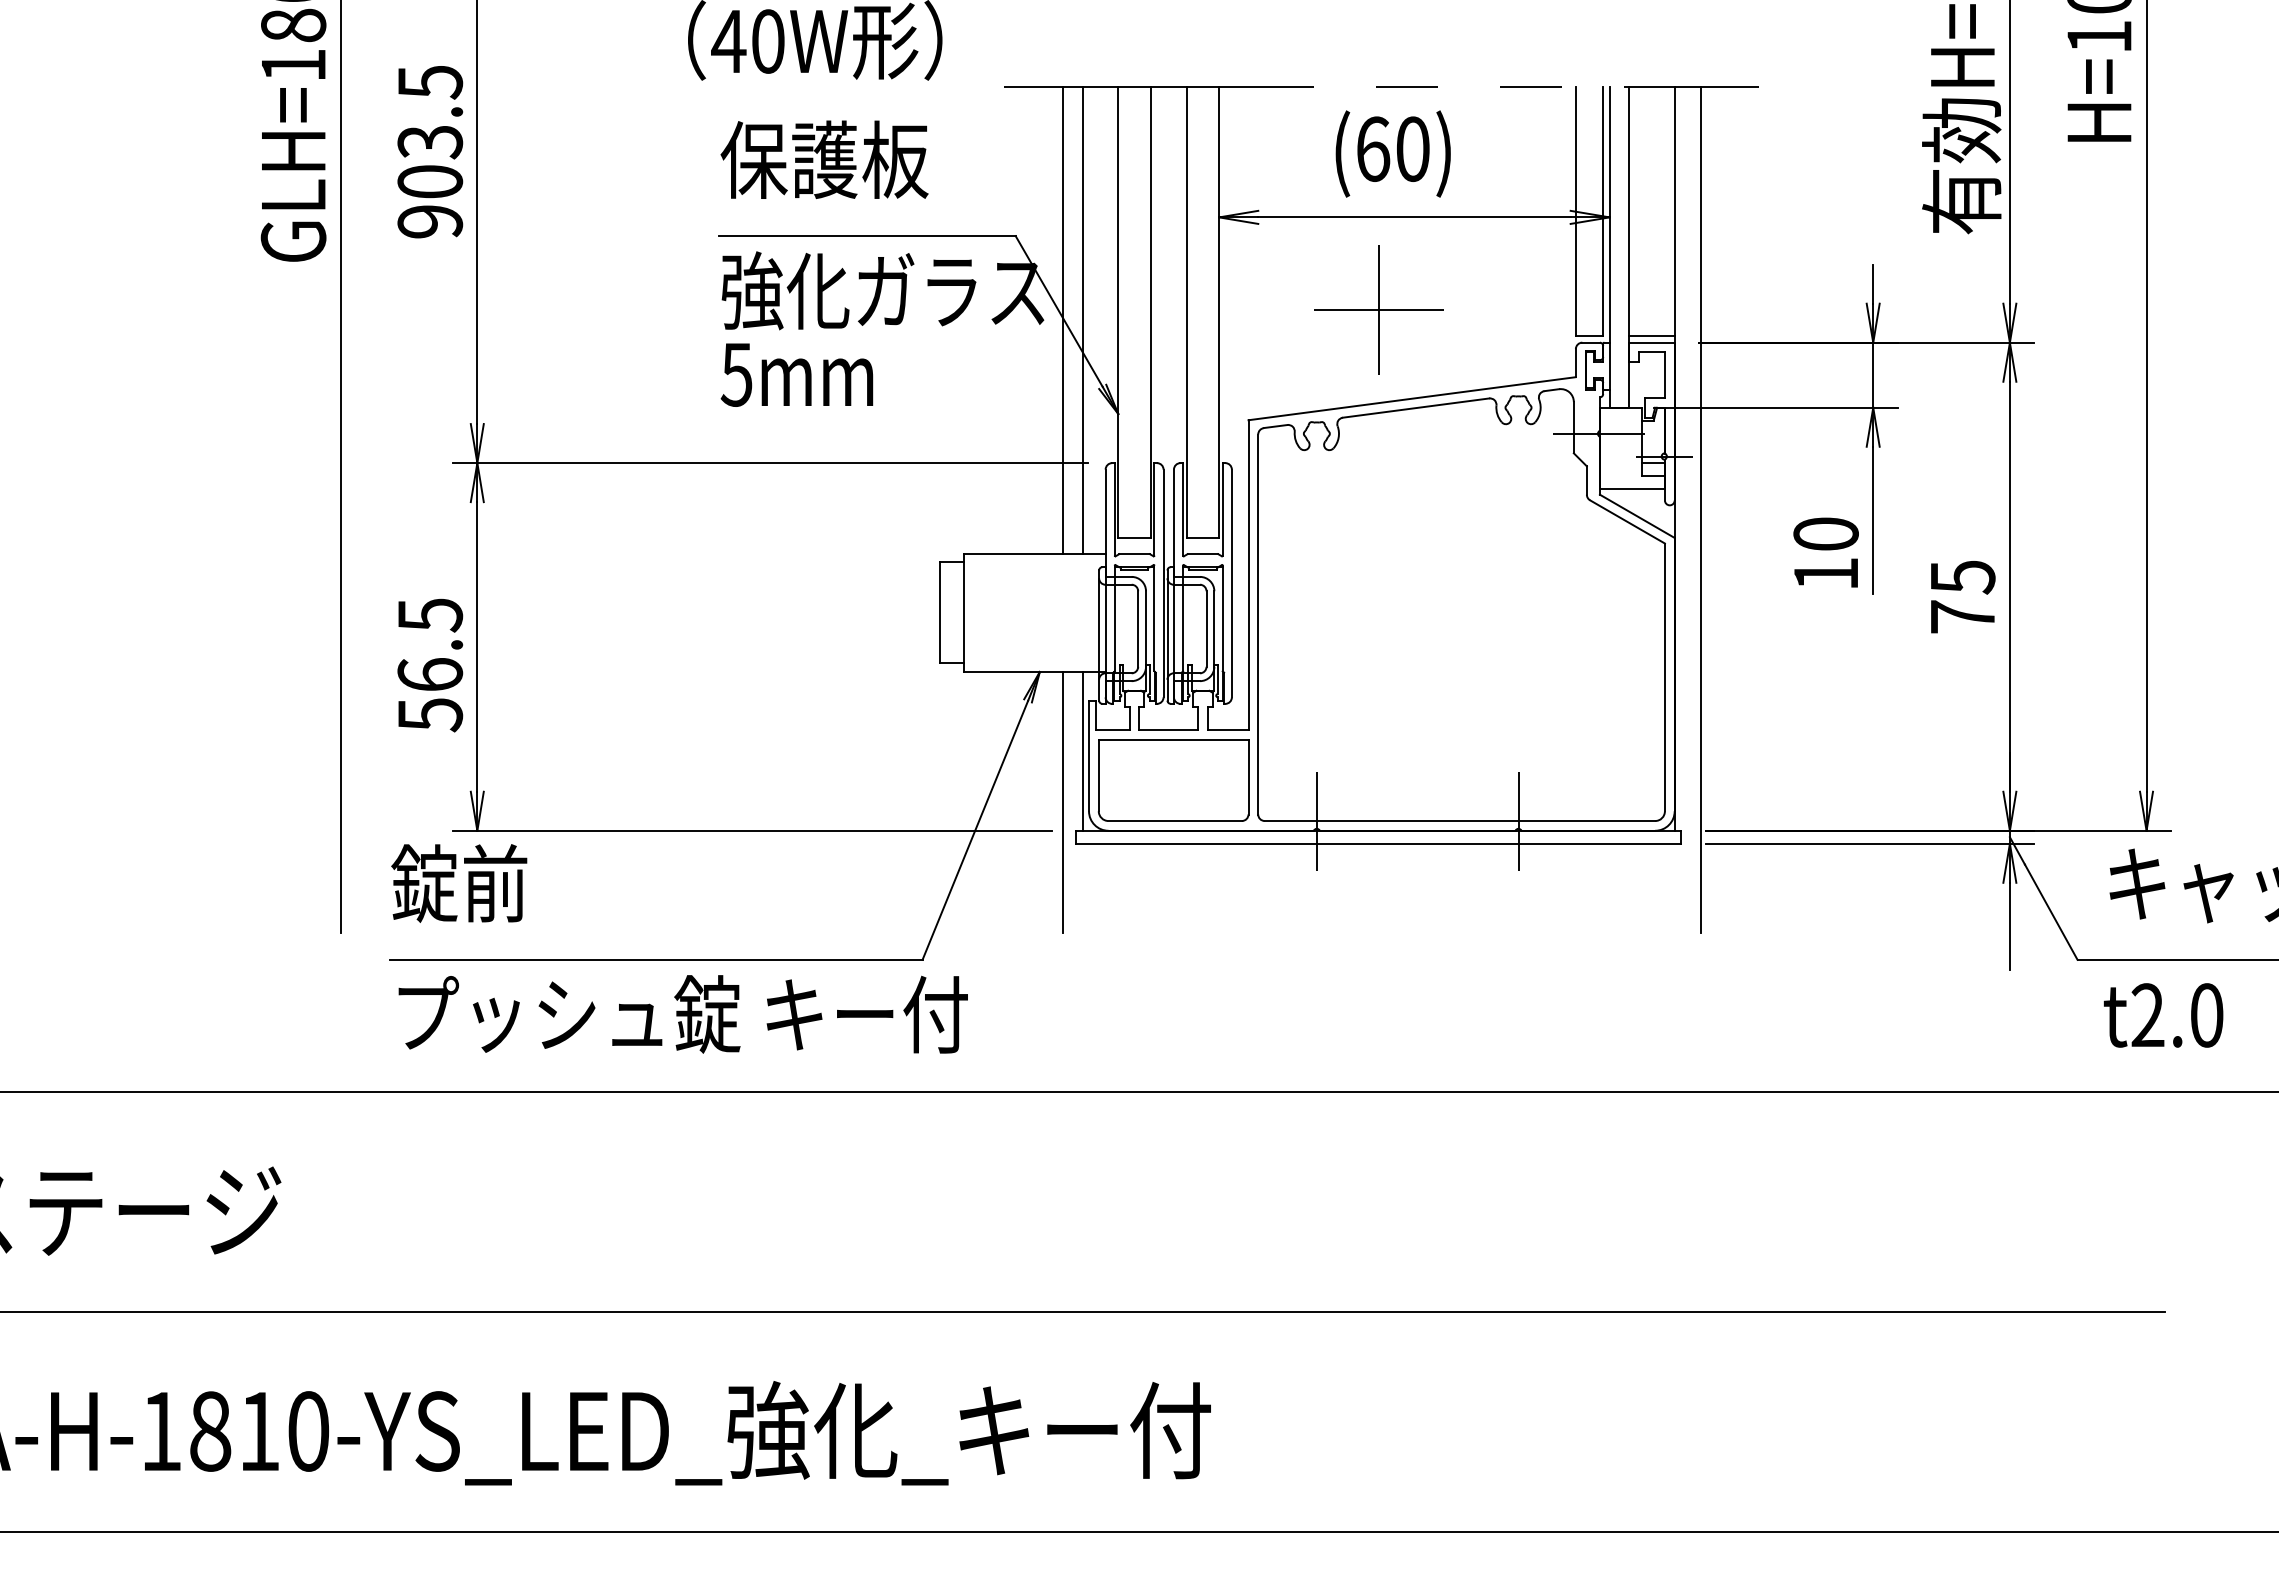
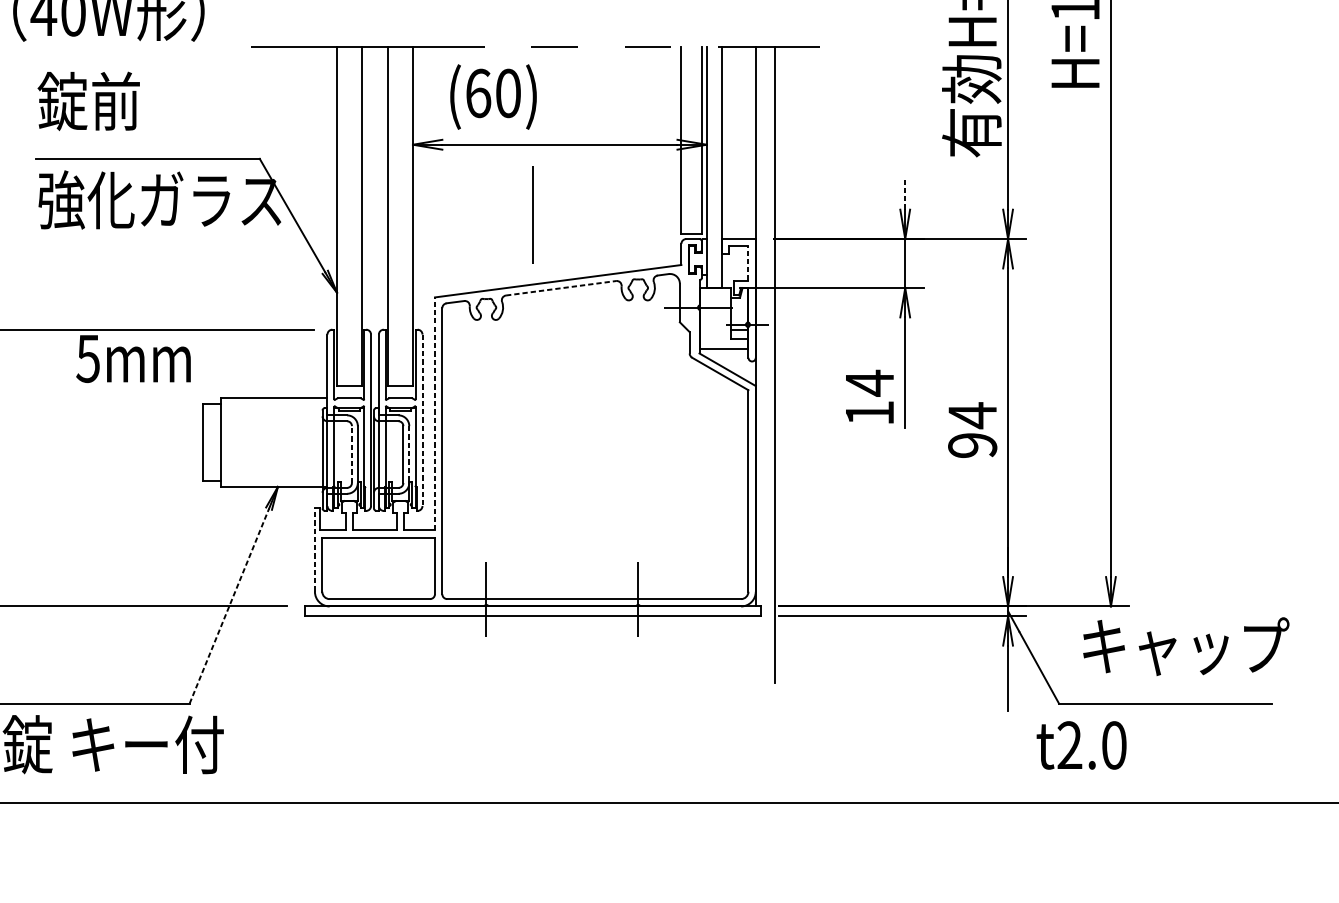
text: (1392, 153) -> (492, 96), moved
text: (824, 159) -> (115, 101), 保護板 -> 錠前
line: (1873, 284) -> (905, 195), solid -> dashed
line: (1378, 310) -> (532, 214), removed
line: (1063, 320) -> (295, 222), removed
line: (1082, 320) -> (310, 222), removed
line: (1651, 336) -> (738, 234), removed
text: (796, 374) -> (133, 358), moved
line: (1664, 375) -> (748, 263), solid -> dashed
line: (1416, 408) -> (561, 288), solid -> dashed
text: (1825, 534) -> (869, 383), 10 -> 14
line: (1248, 575) -> (435, 414), solid -> dashed
line: (1231, 583) -> (422, 420), solid -> dashed
text: (1962, 596) -> (972, 430), 75 -> 94
line: (1138, 629) -> (352, 454), solid -> dashed
line: (1214, 629) -> (409, 454), solid -> dashed
line: (1082, 750) -> (310, 546), removed
line: (1089, 755) -> (315, 549), solid -> dashed
line: (1063, 802) -> (295, 585), removed
line: (975, 830) -> (229, 606), solid -> dashed
text: (2163, 1015) -> (1081, 745), moved

